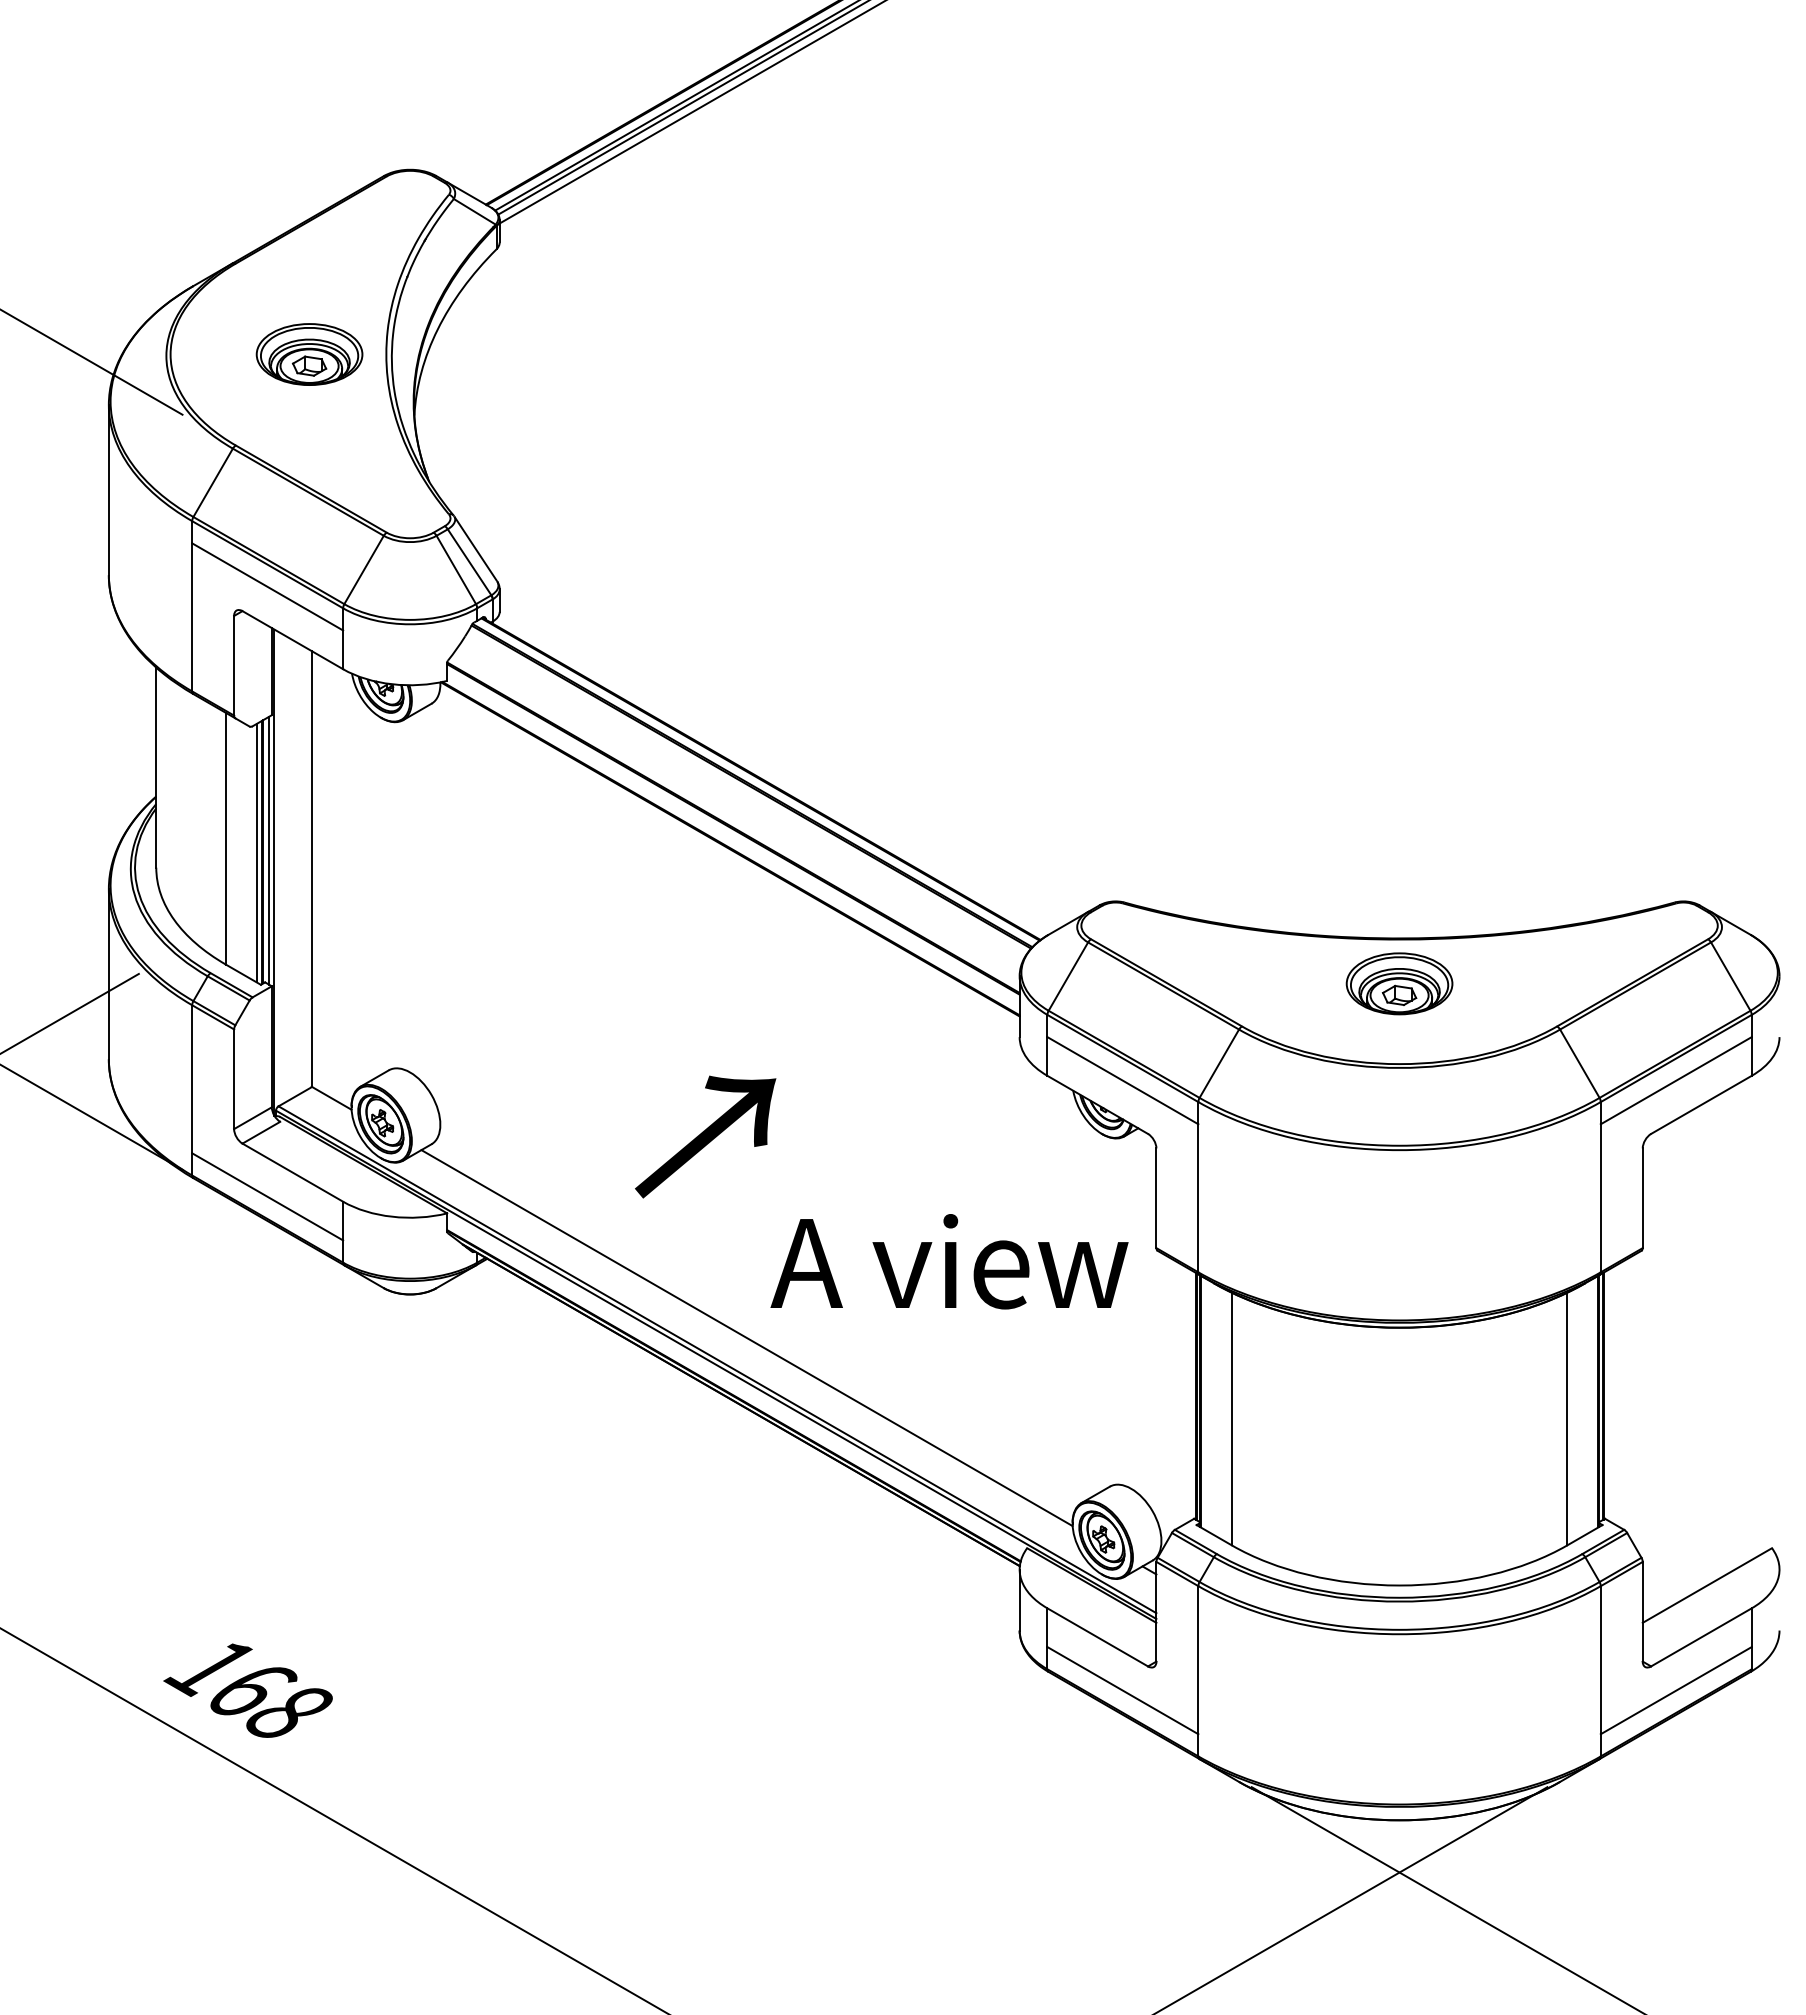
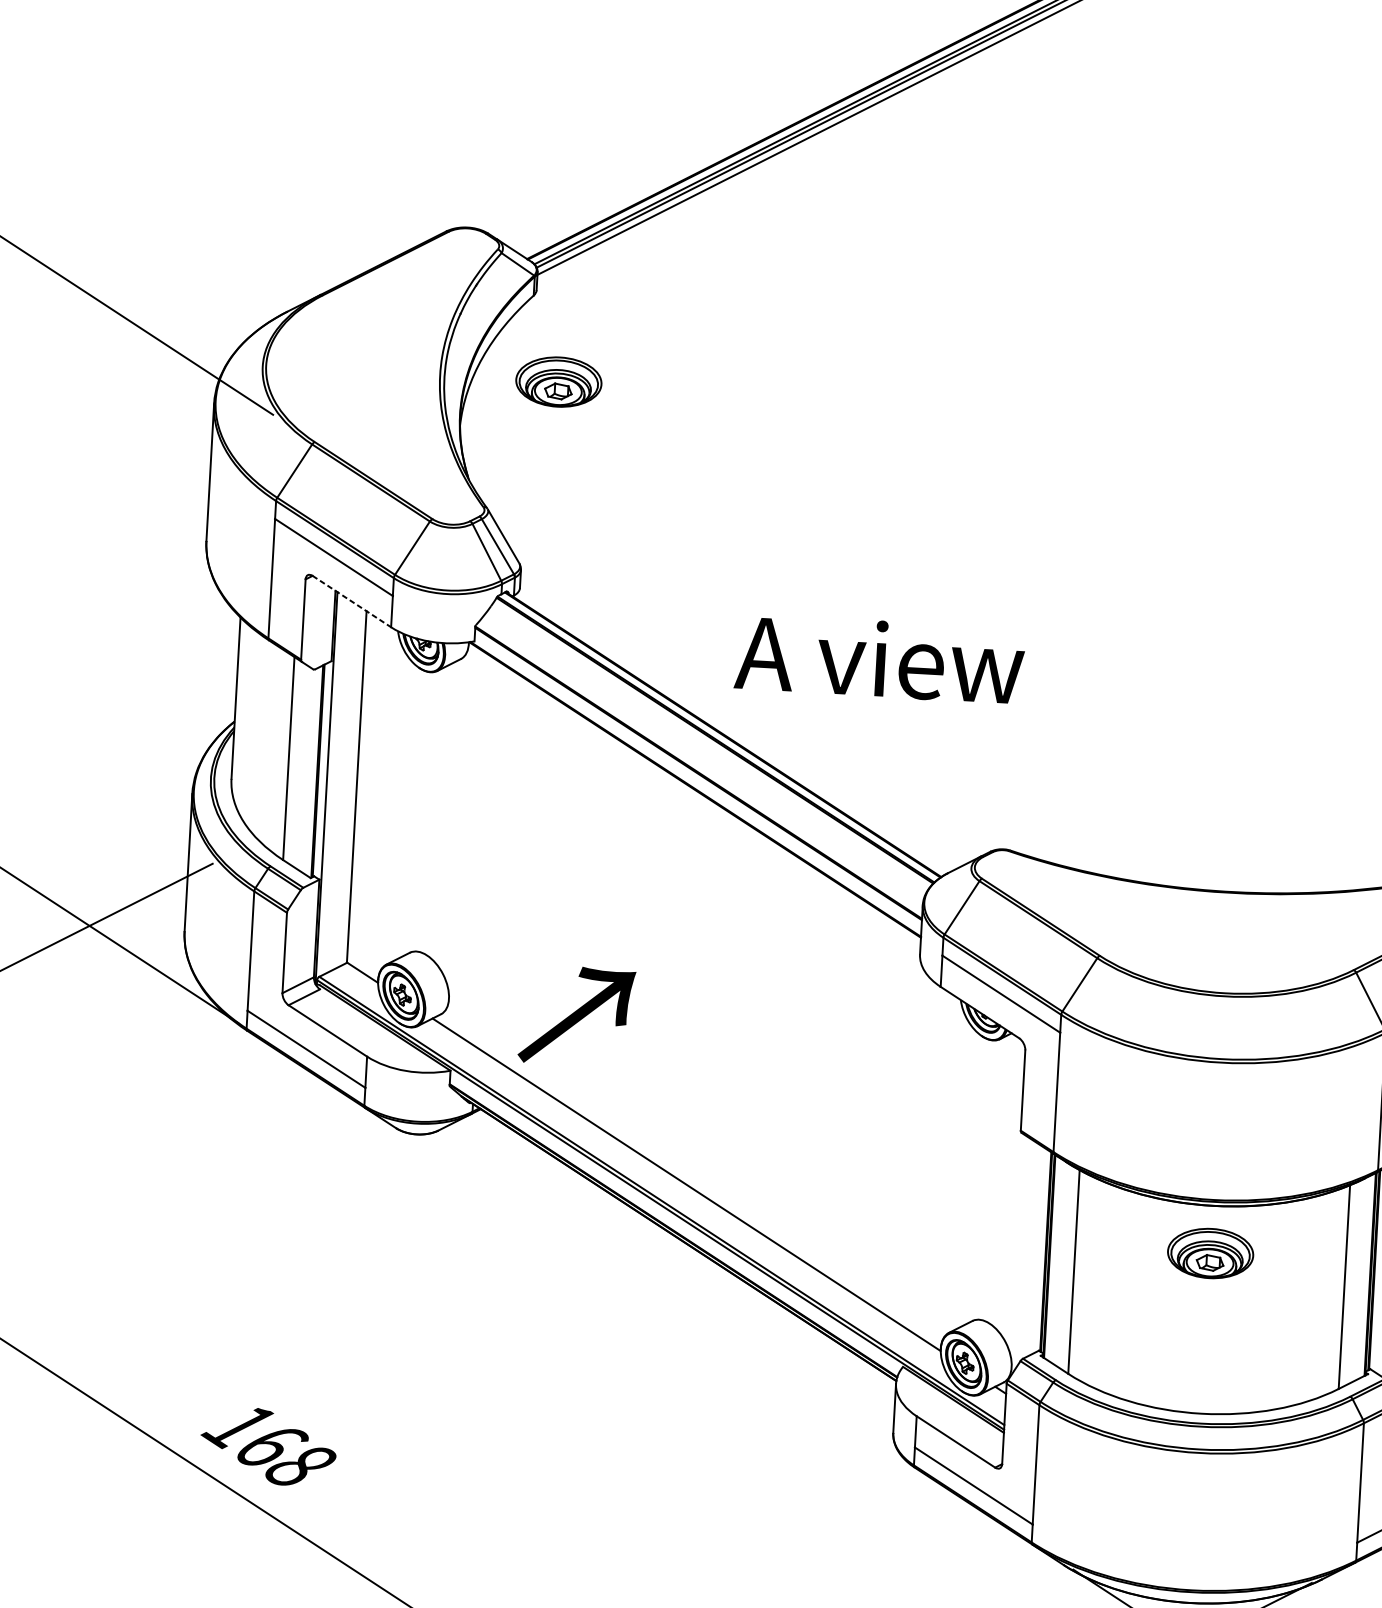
part: (309, 354) -> (558, 382), moved
line: (293, 640) -> (352, 601), solid -> dashed
line: (269, 850) -> (323, 770), removed
line: (256, 852) -> (313, 771), removed
part: (1399, 983) -> (1210, 1253), moved
text: (705, 1136) -> (576, 1015), moved
text: (949, 1261) -> (879, 658), moved

